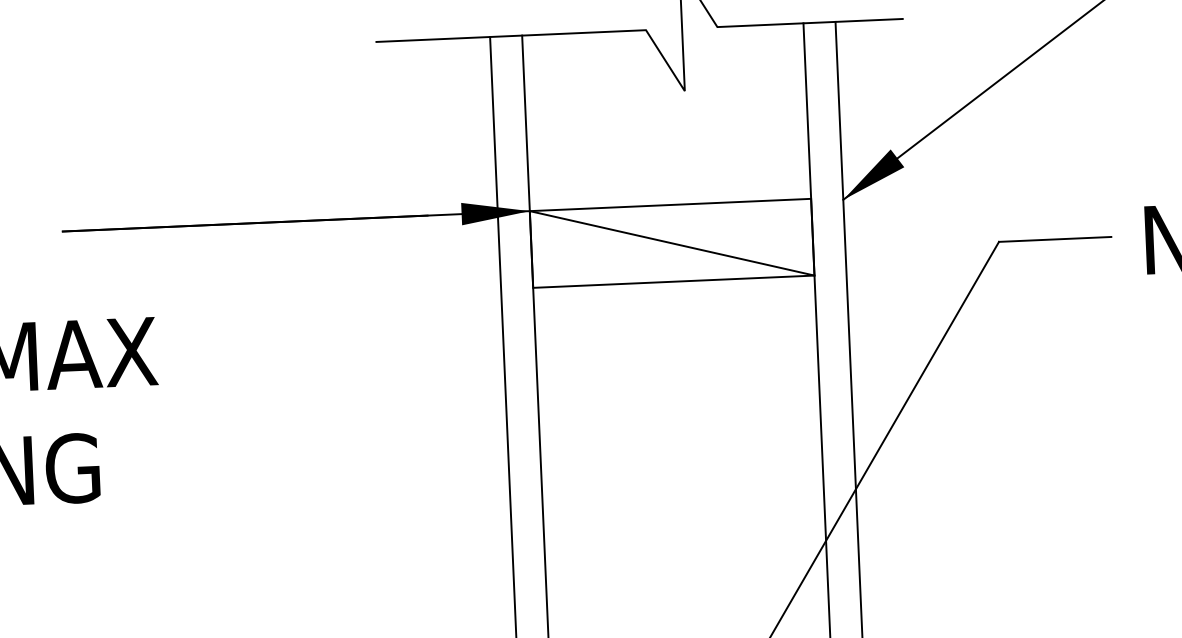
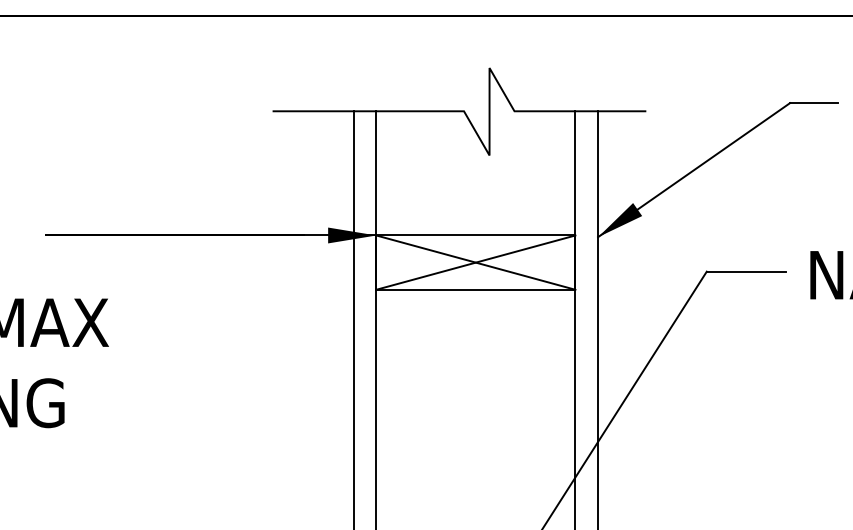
line: (671, 243) -> (475, 262), added

